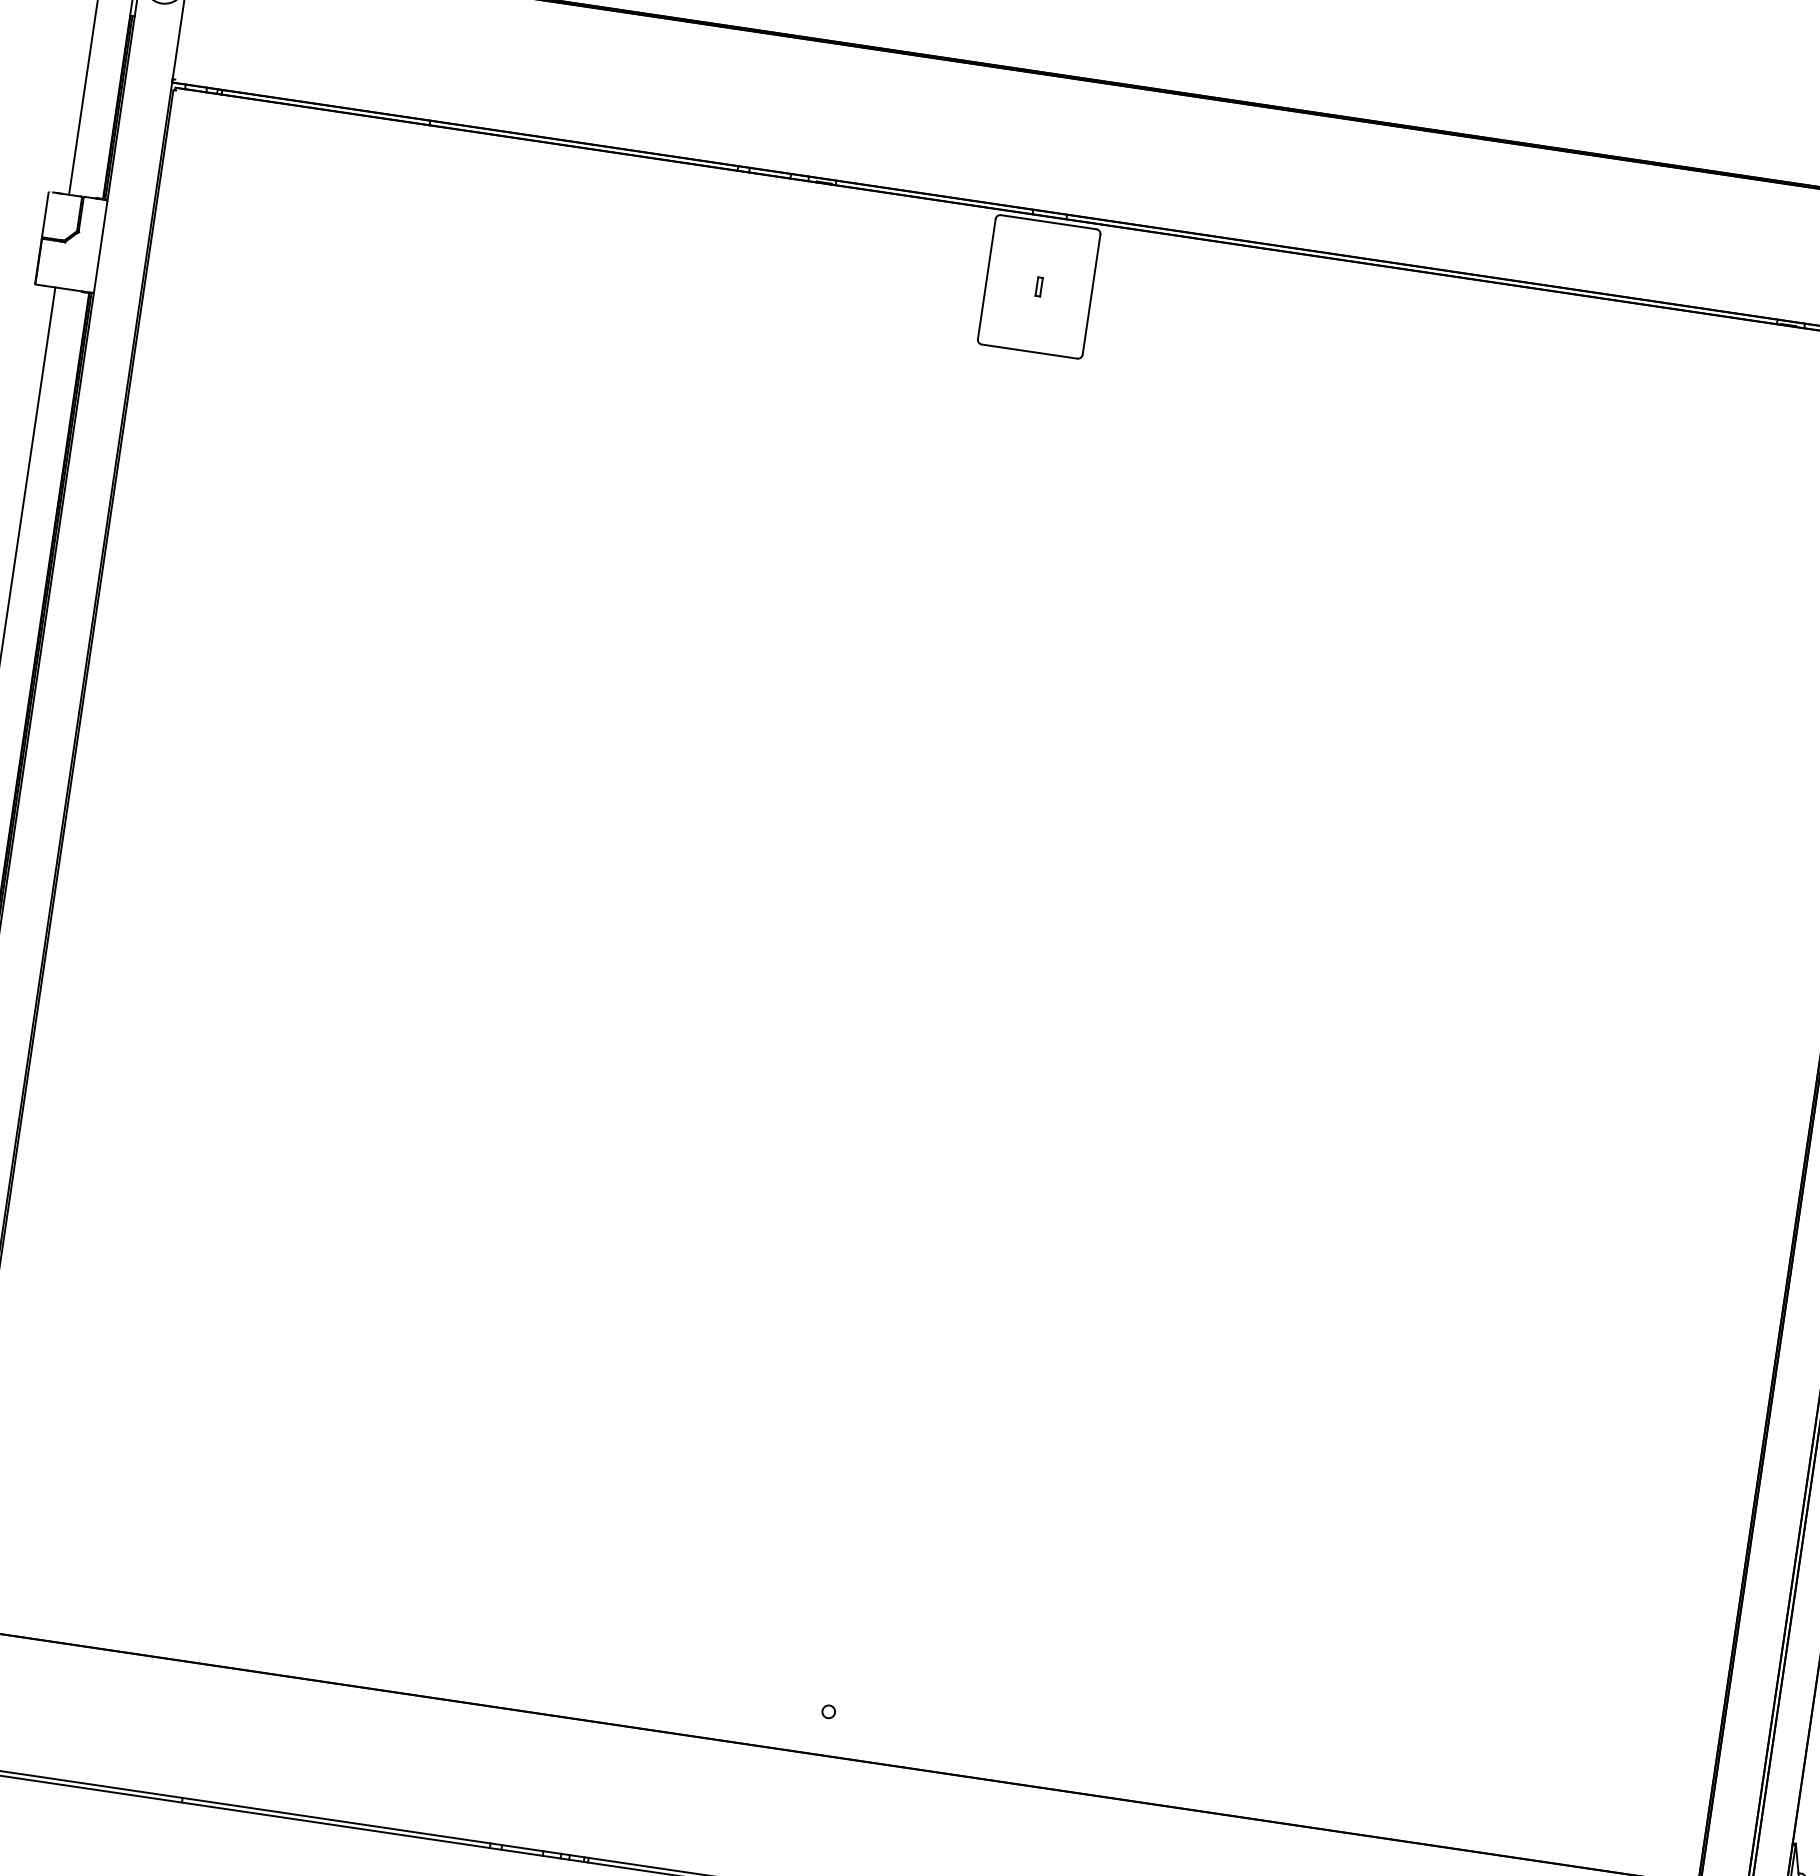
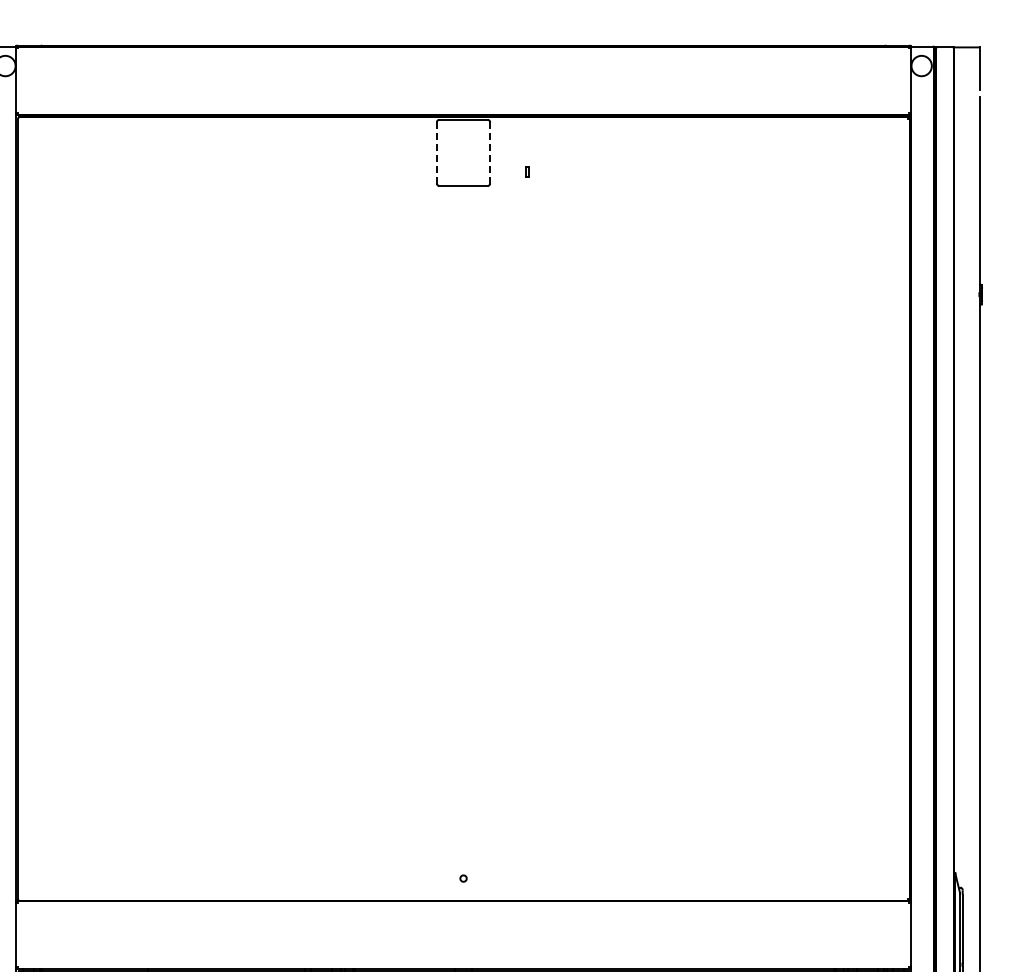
line: (986, 278) -> (436, 152), solid -> dashed
part: (1039, 286) -> (527, 171), moved
line: (1092, 293) -> (490, 152), solid -> dashed

